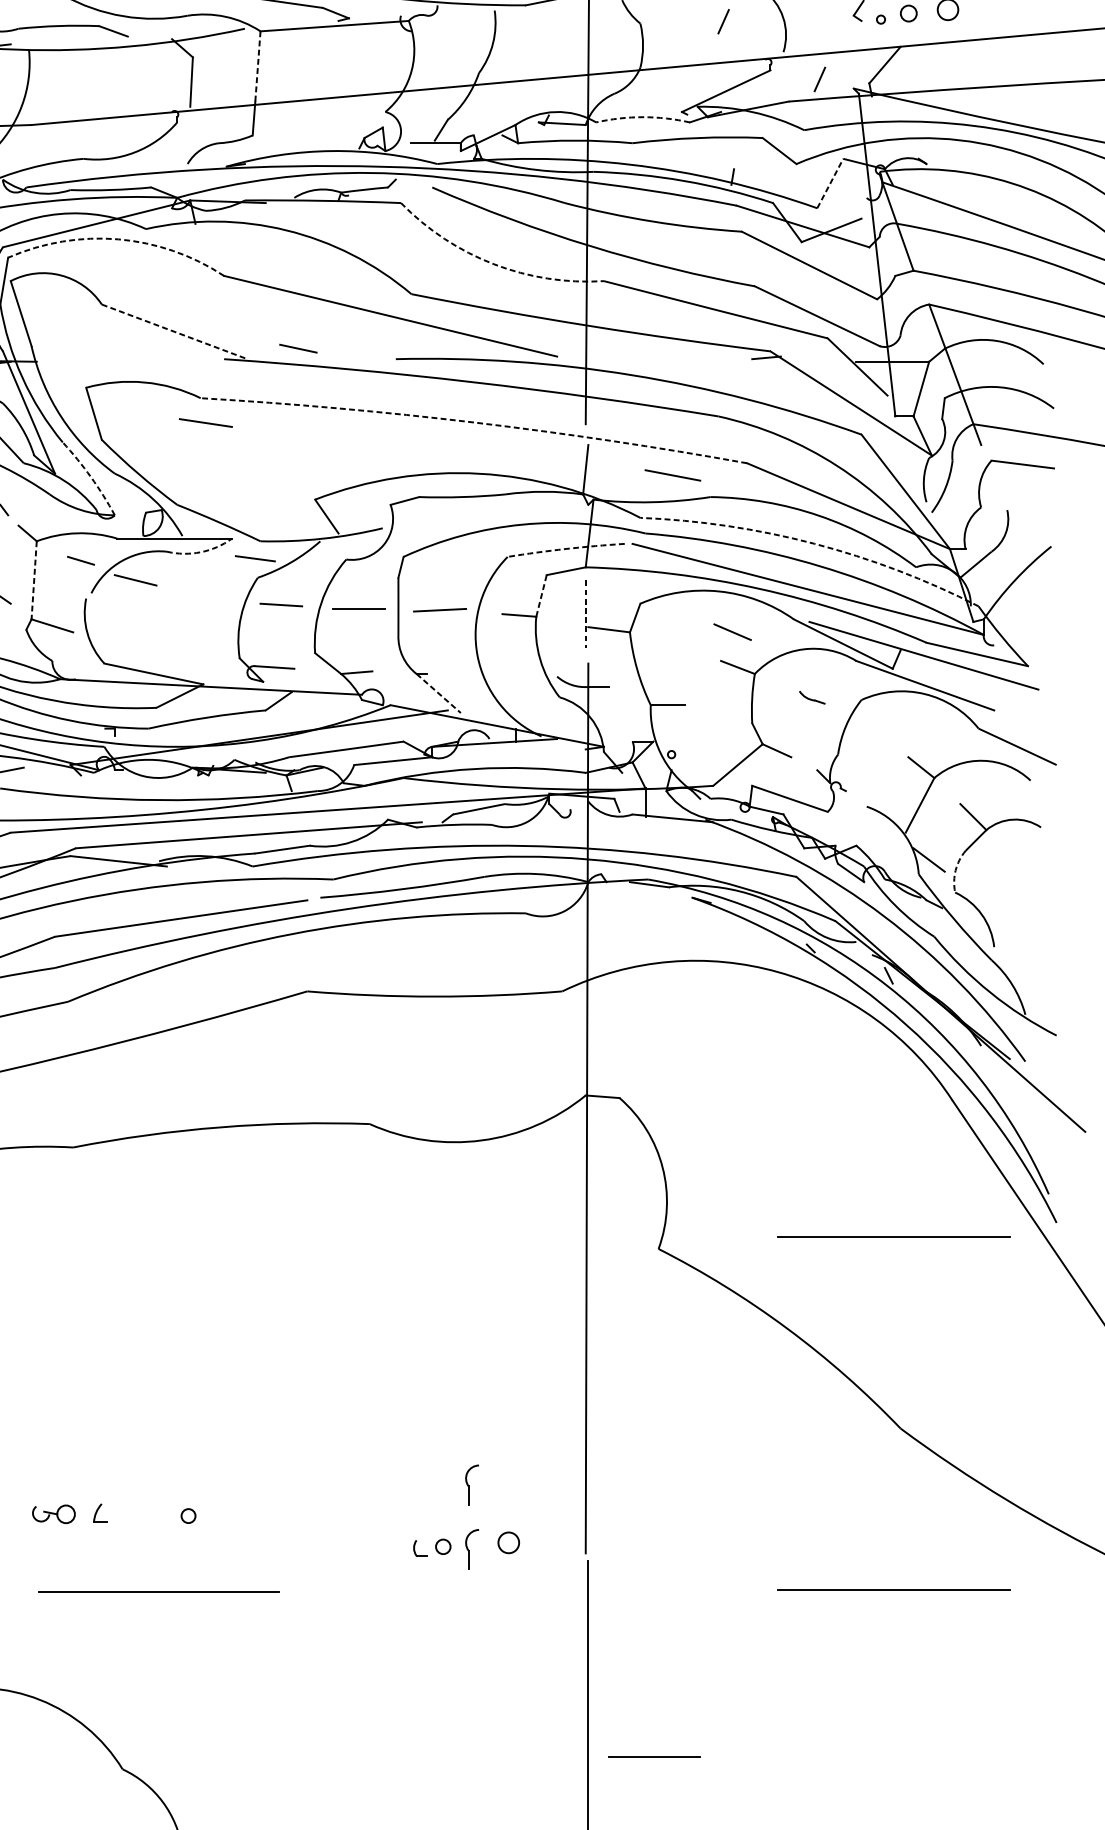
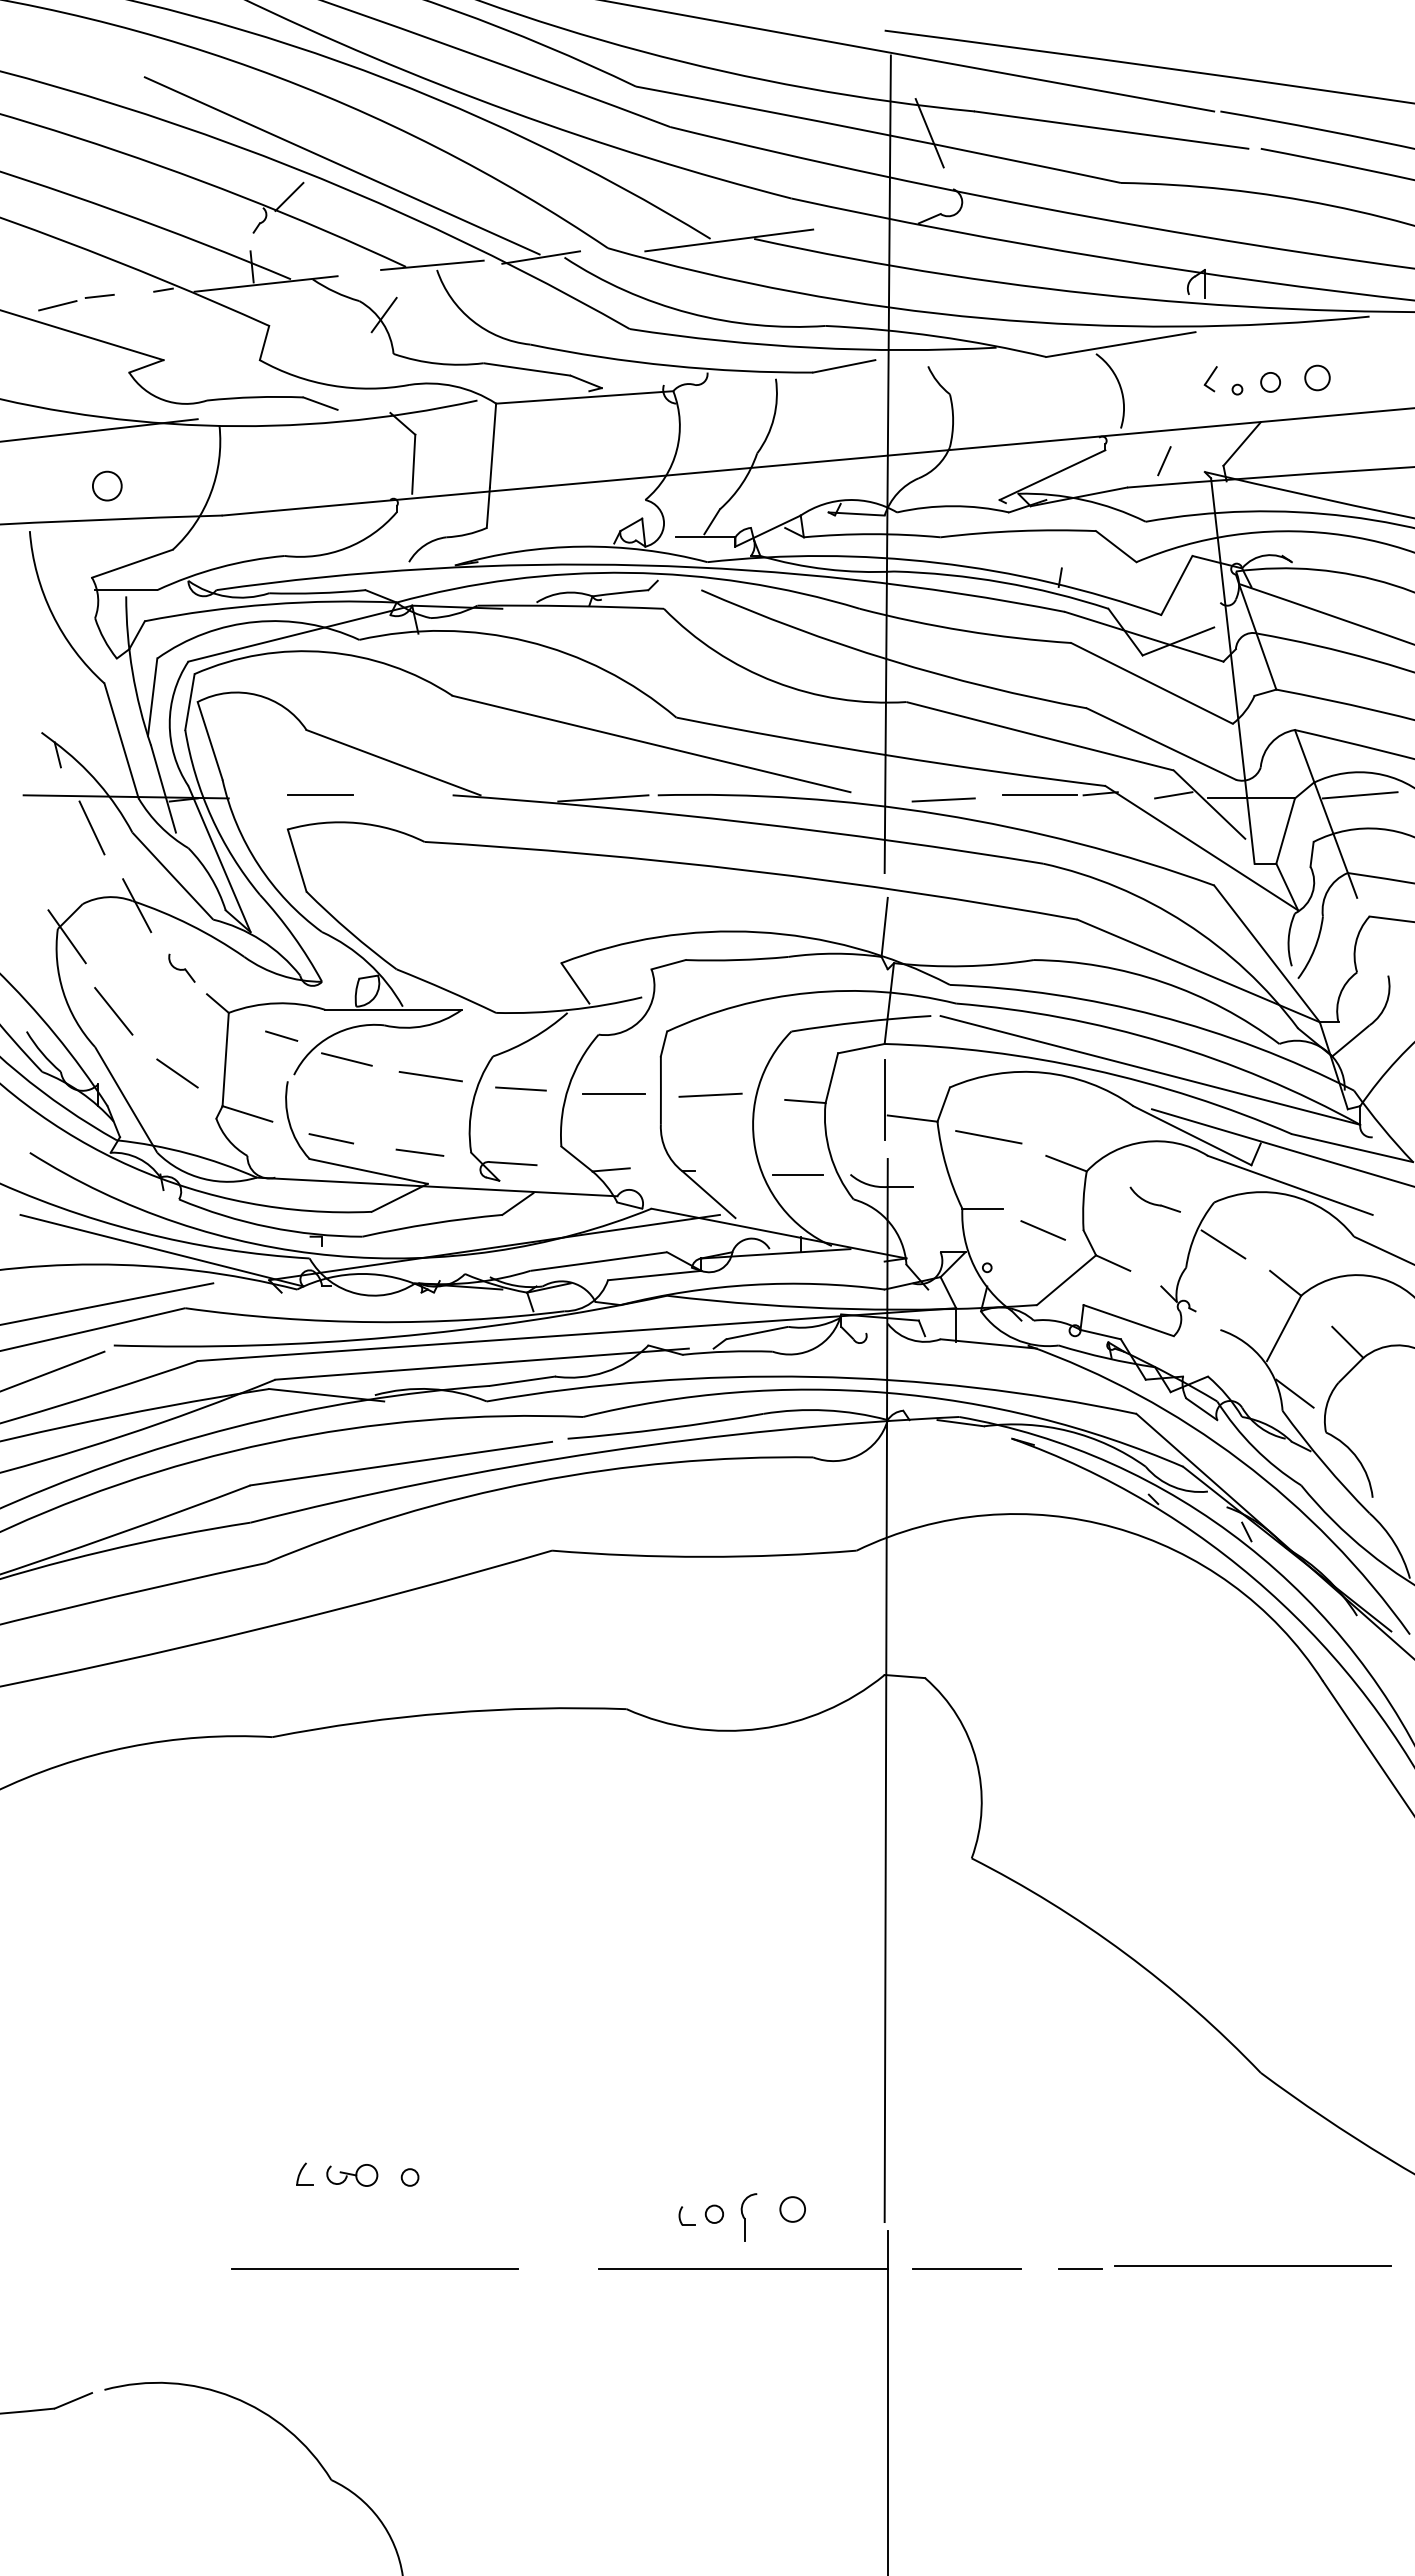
line: (723, 22) -> (1049, 392), removed
line: (257, 67) -> (492, 446), dashed -> solid
arc: (643, 117) -> (953, 506), dashed -> solid
line: (830, 183) -> (1177, 585), dashed -> solid
arc: (118, 239) -> (326, 652), dashed -> solid
arc: (494, 263) -> (775, 681), dashed -> solid
line: (174, 331) -> (393, 762), dashed -> solid
line: (297, 348) -> (330, 1138), moved
line: (113, 359) -> (320, 795), added
line: (715, 359) -> (1039, 795), added
line: (827, 359) -> (1173, 795), added
line: (983, 359) -> (1359, 795), added
line: (350, 361) -> (603, 798), added
line: (634, 362) -> (943, 799), added
line: (205, 422) -> (430, 1076), moved
arc: (475, 422) -> (752, 871), dashed -> solid
line: (672, 475) -> (988, 1137), moved
arc: (90, 477) -> (293, 936), dashed -> solid
arc: (814, 543) -> (1157, 1015), dashed -> solid
arc: (566, 549) -> (861, 1022), dashed -> solid
arc: (200, 551) -> (424, 1025), dashed -> solid
line: (254, 558) -> (419, 1152), moved
line: (34, 580) -> (225, 1059), dashed -> solid
line: (541, 596) -> (831, 1078), dashed -> solid
line: (585, 614) -> (884, 1100), dashed -> solid
line: (732, 632) -> (1042, 1230), moved
line: (512, 676) -> (797, 1174), added
line: (439, 694) -> (709, 1195), dashed -> solid
part: (811, 697) -> (1154, 1199), size x1.67
line: (869, 735) -> (1223, 1244), added
arc: (955, 870) -> (1326, 1406), dashed -> solid
line: (893, 1236) -> (1252, 1843), removed
part: (471, 1485) -> (748, 2140), removed
part: (54, 1514) -> (352, 2175), moved
line: (466, 1592) -> (742, 2268), added
line: (749, 1592) -> (1080, 2268), added
line: (654, 1757) -> (966, 2268), moved

